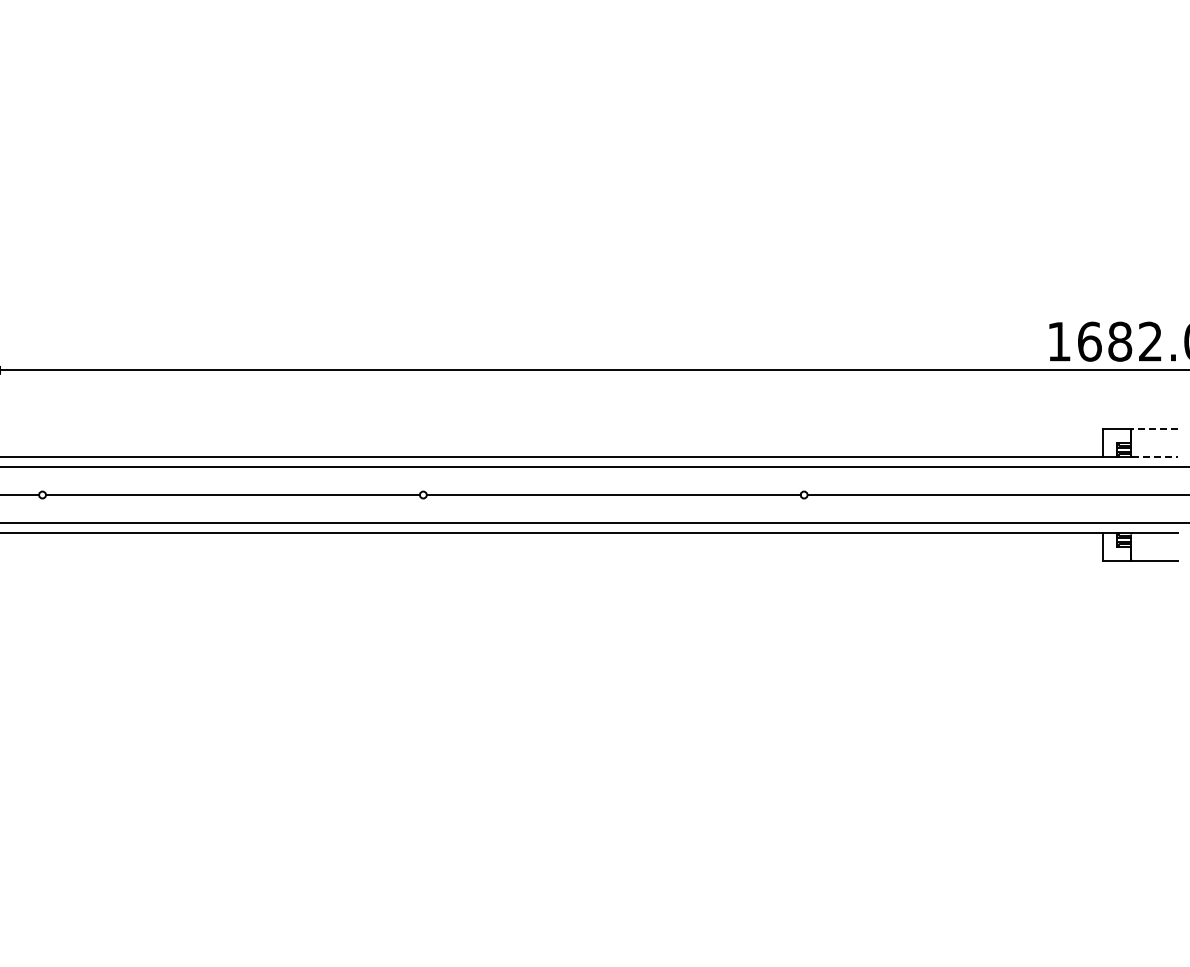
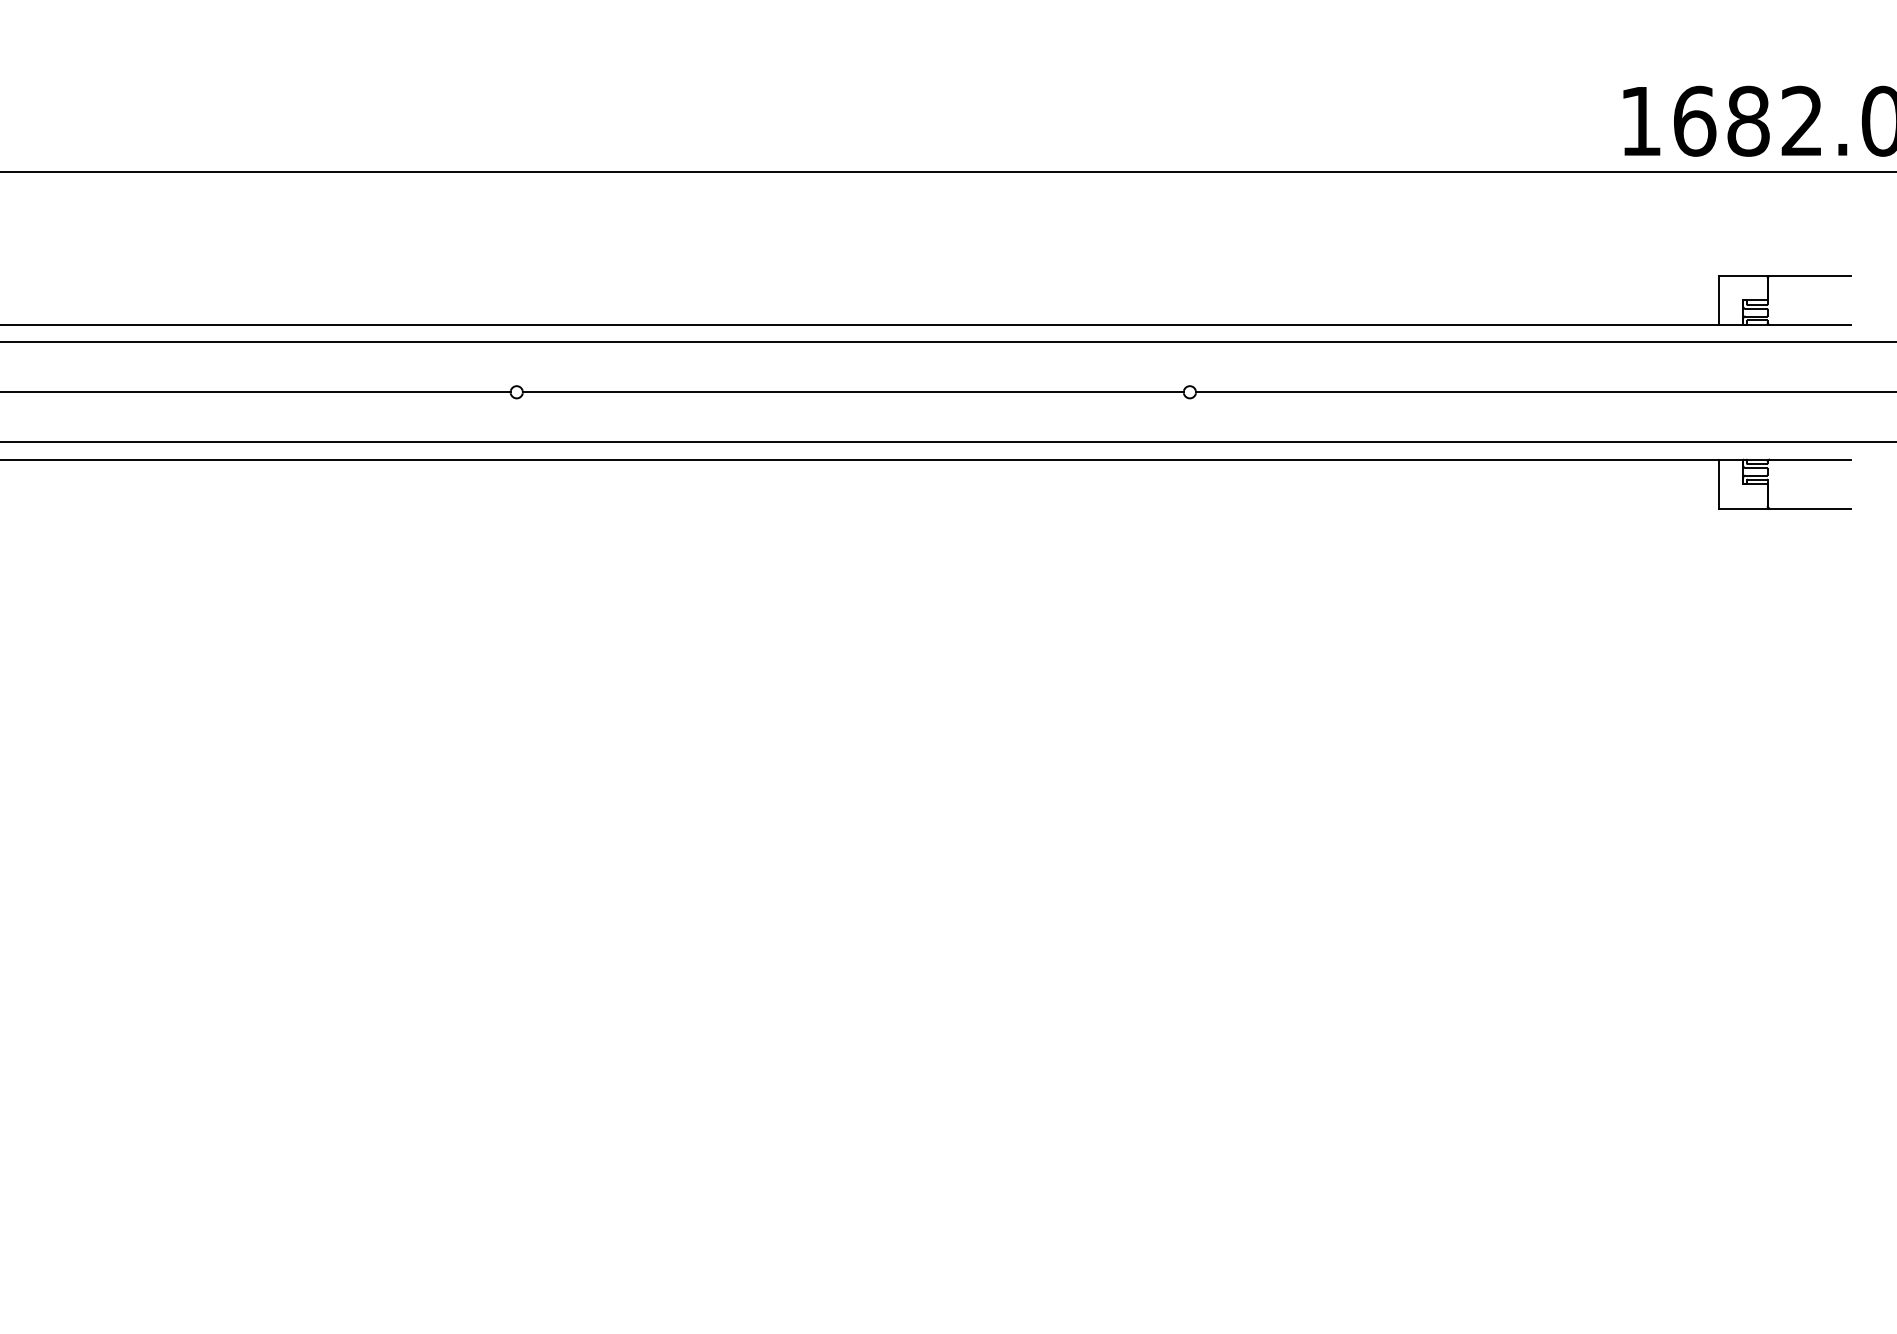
line: (1155, 429) -> (1810, 276), dashed -> solid
line: (1155, 456) -> (1810, 324), dashed -> solid

